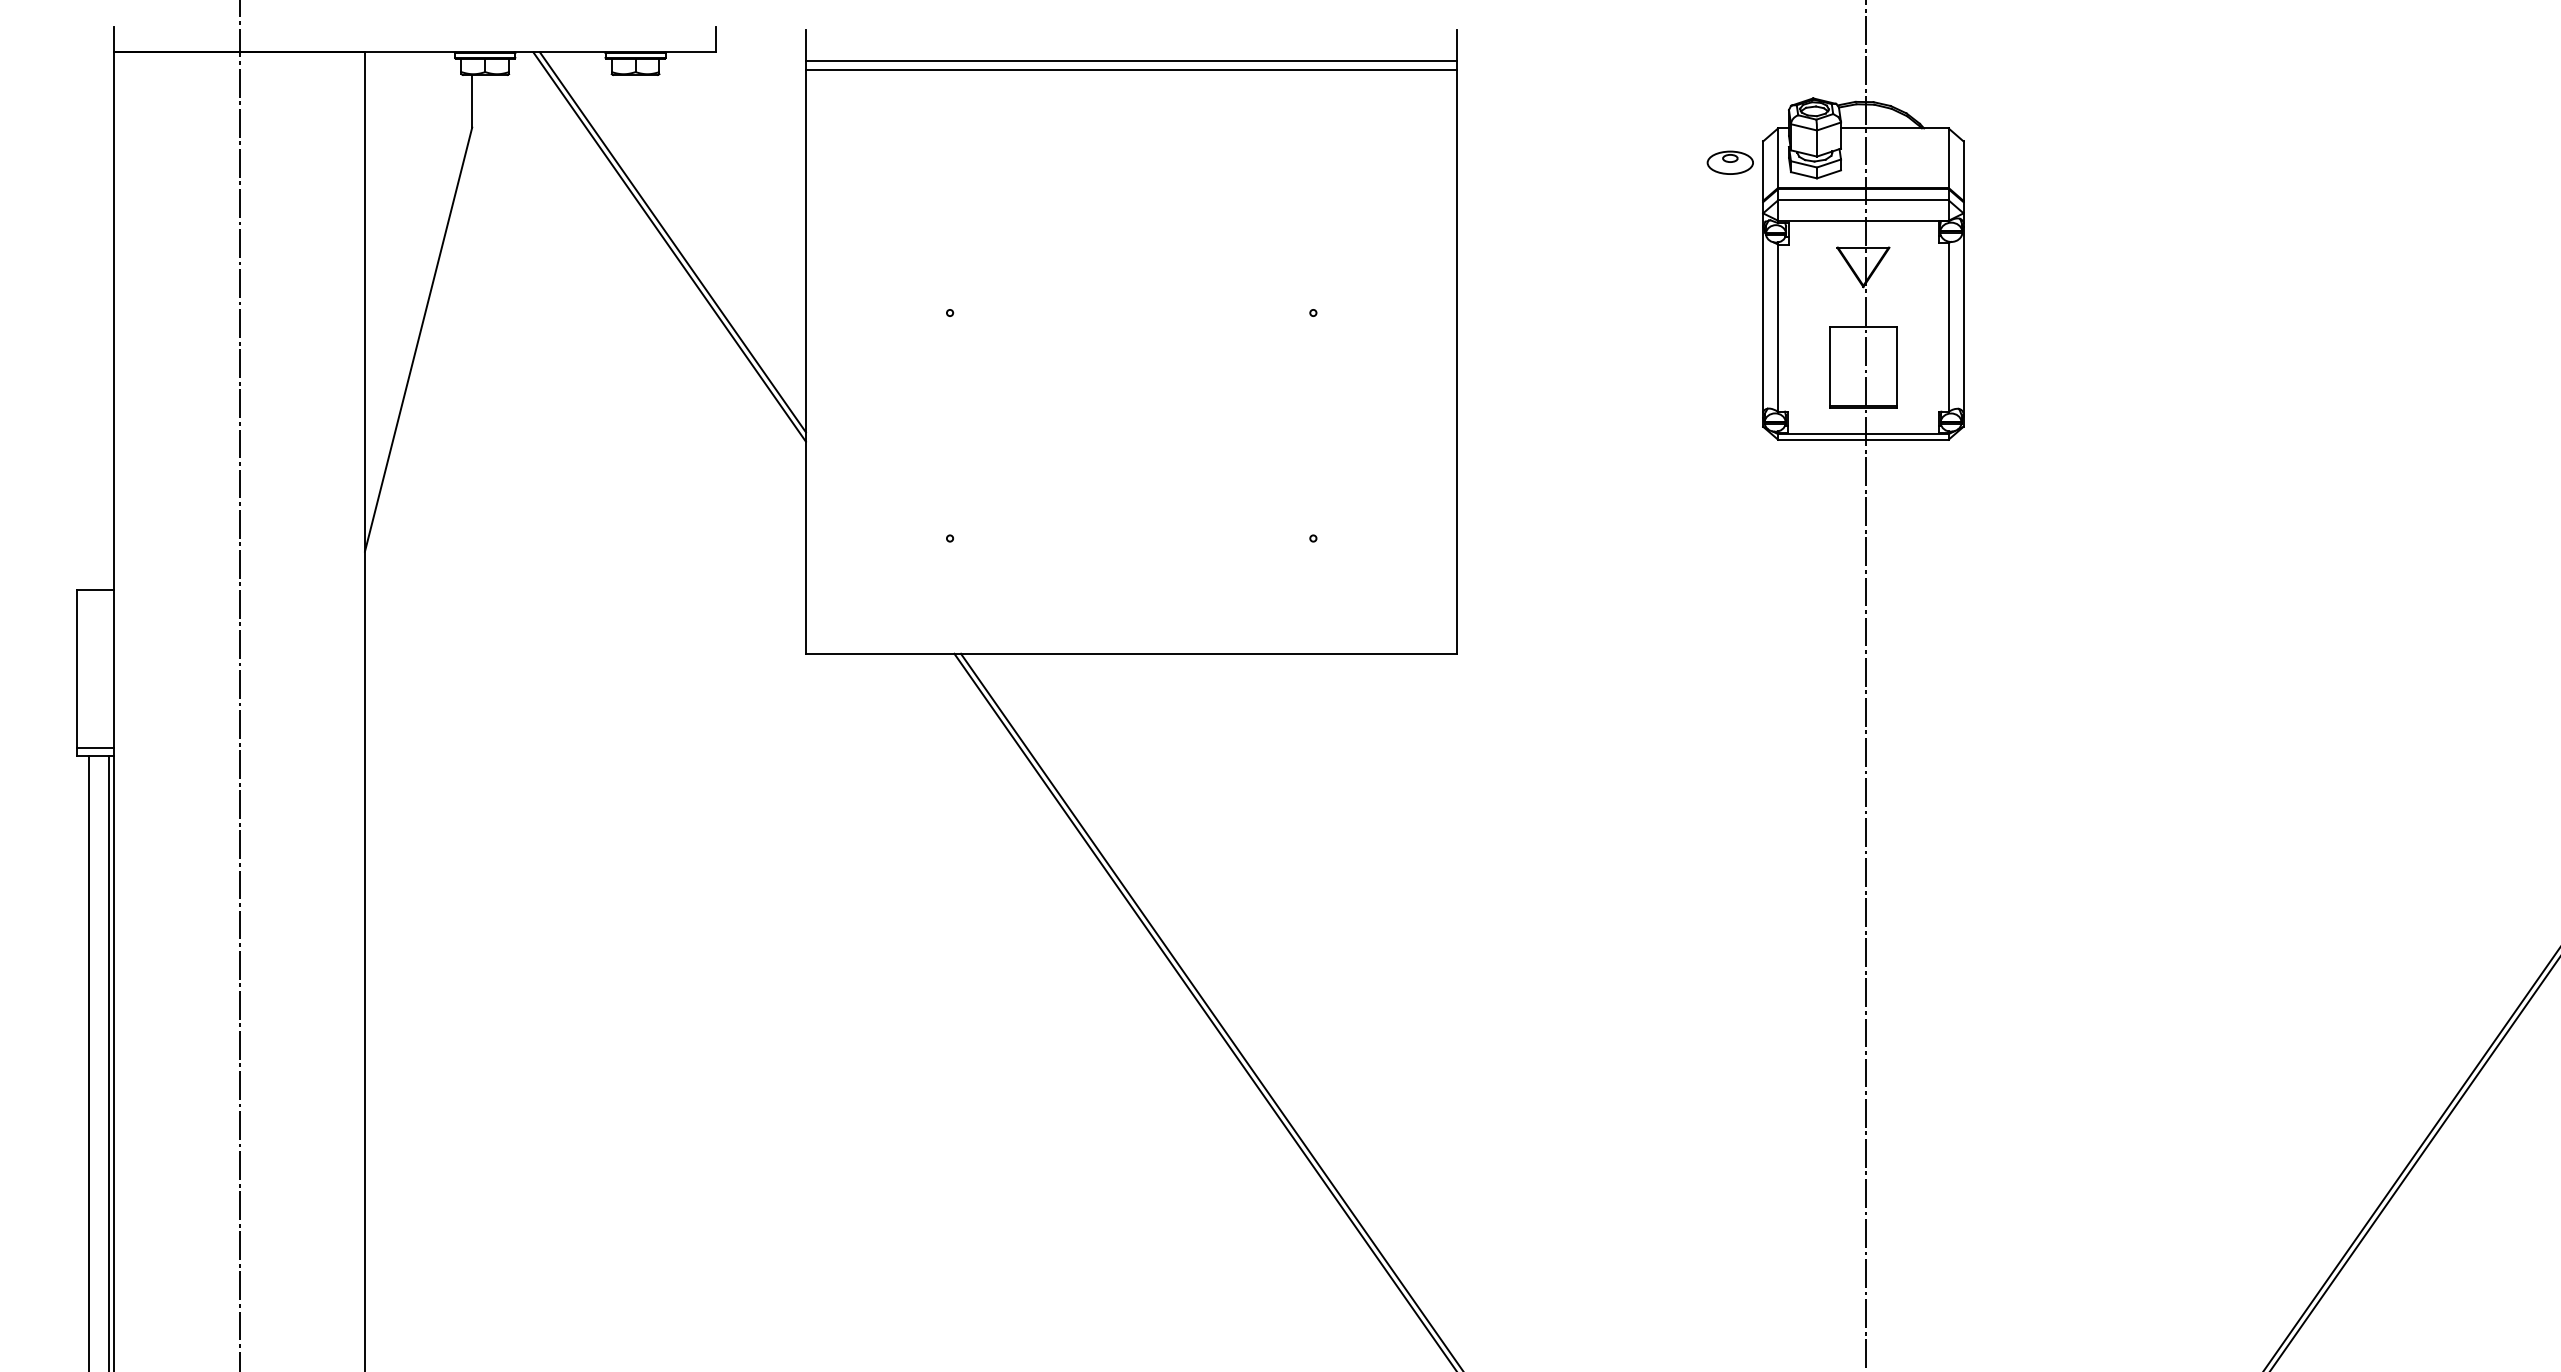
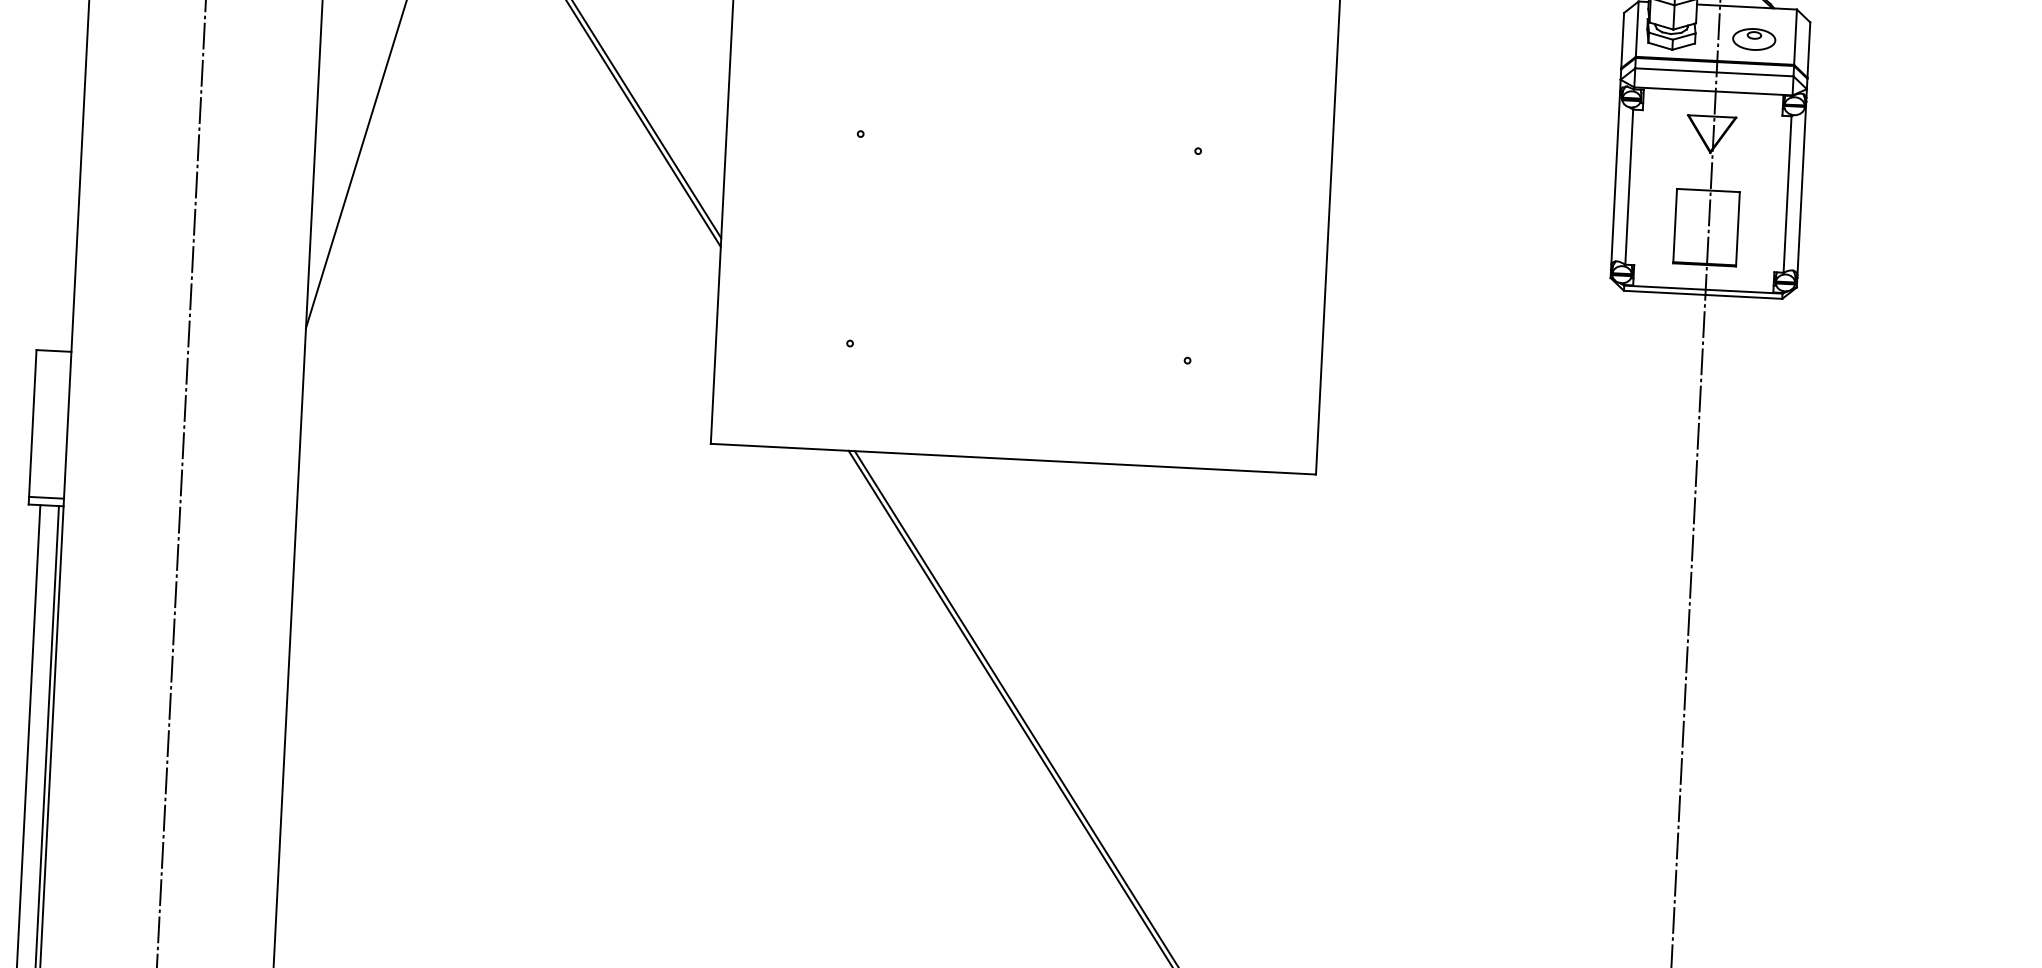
part: (1729, 162) -> (1753, 39), moved

